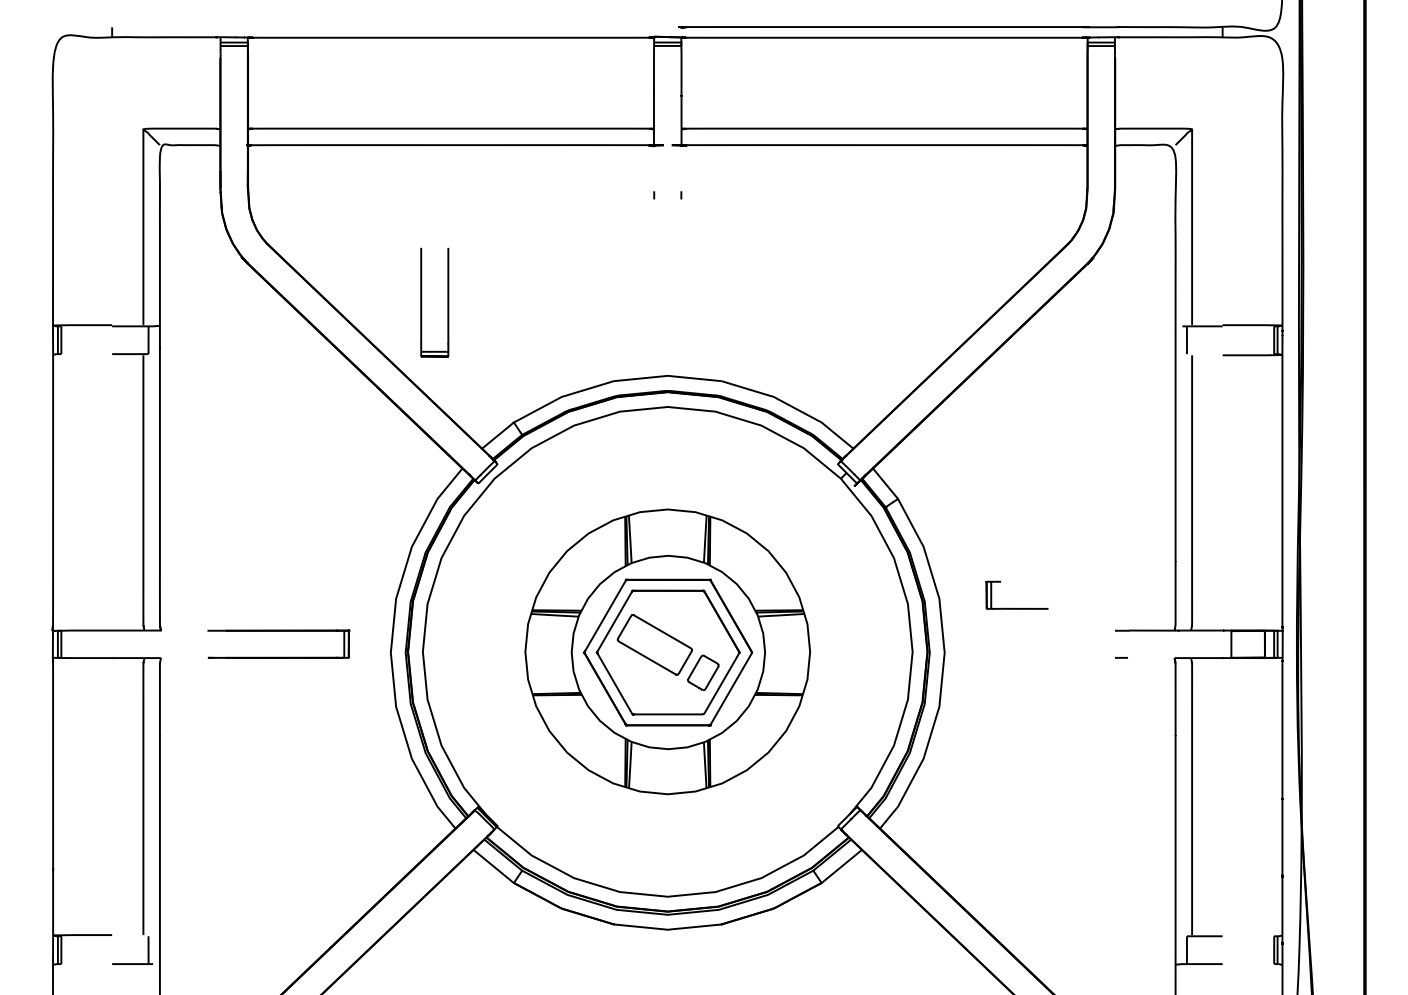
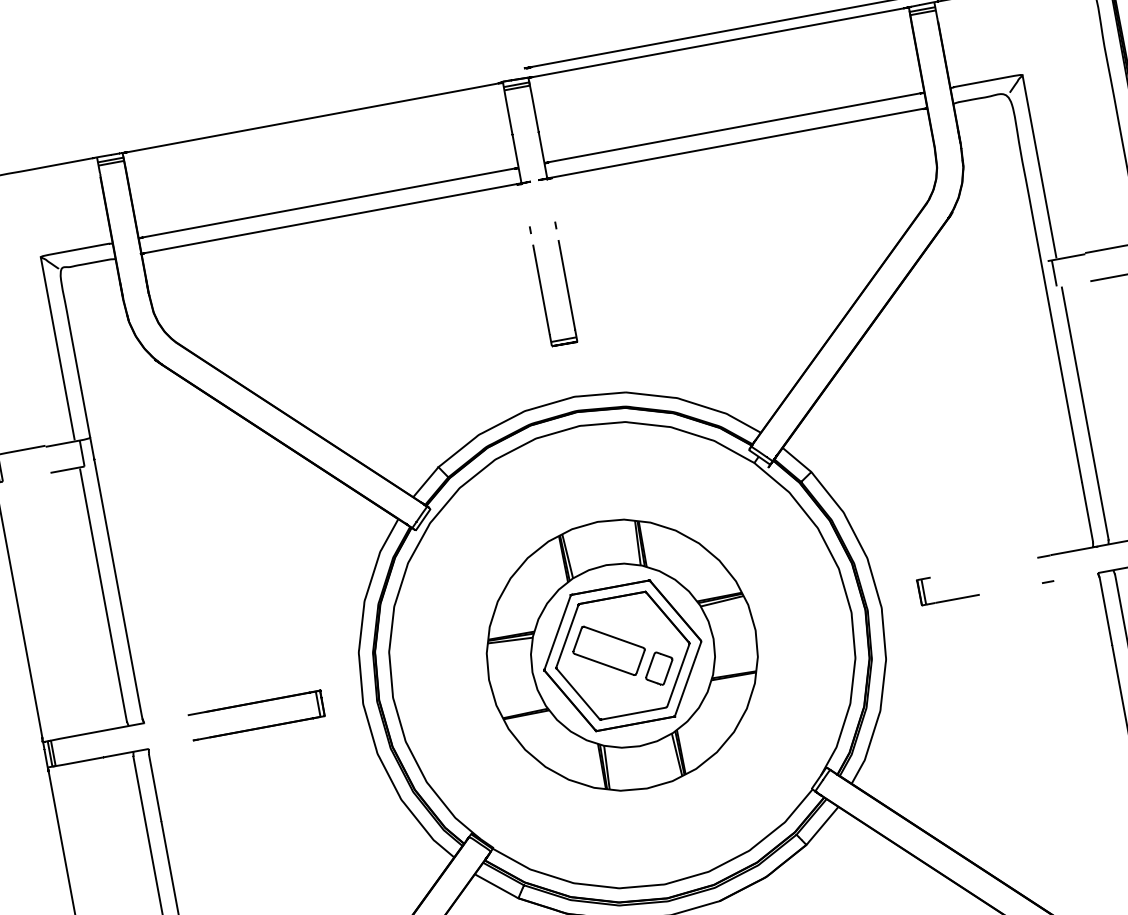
part: (422, 302) -> (543, 295), moved
part: (1011, 607) -> (944, 599), moved

